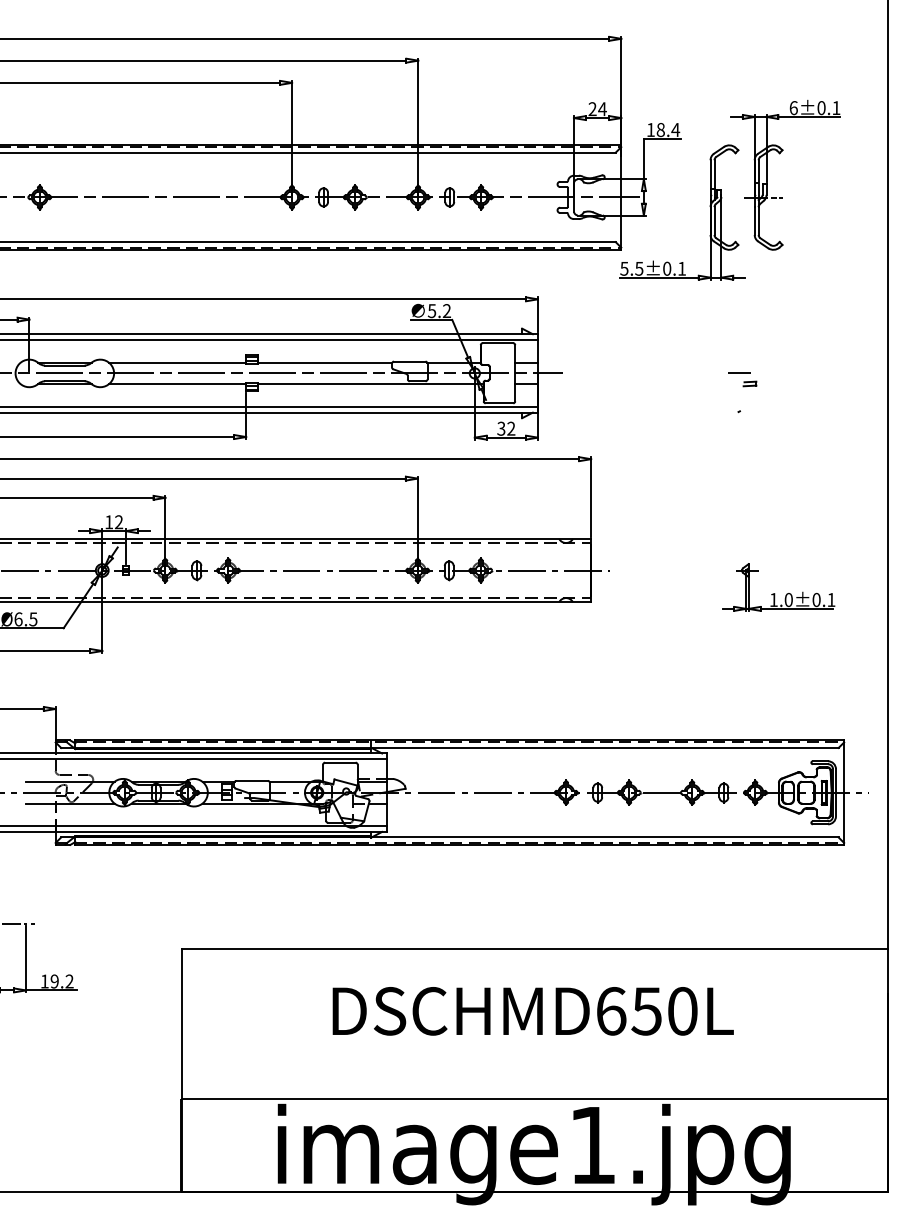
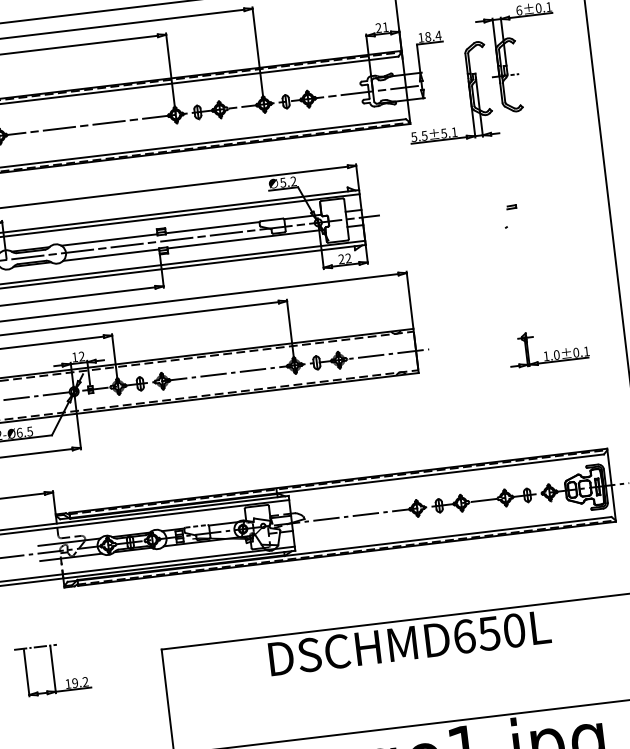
text: (602, 109) -> (385, 27), 24 -> 21
text: (667, 268) -> (444, 133), 5.5±0.1 -> 5.5±5.1
line: (739, 372) -> (503, 200), removed
text: (501, 428) -> (341, 259), 32 -> 22
line: (252, 780) -> (196, 526), solid -> dashed
text: (532, 1011) -> (409, 643), moved

